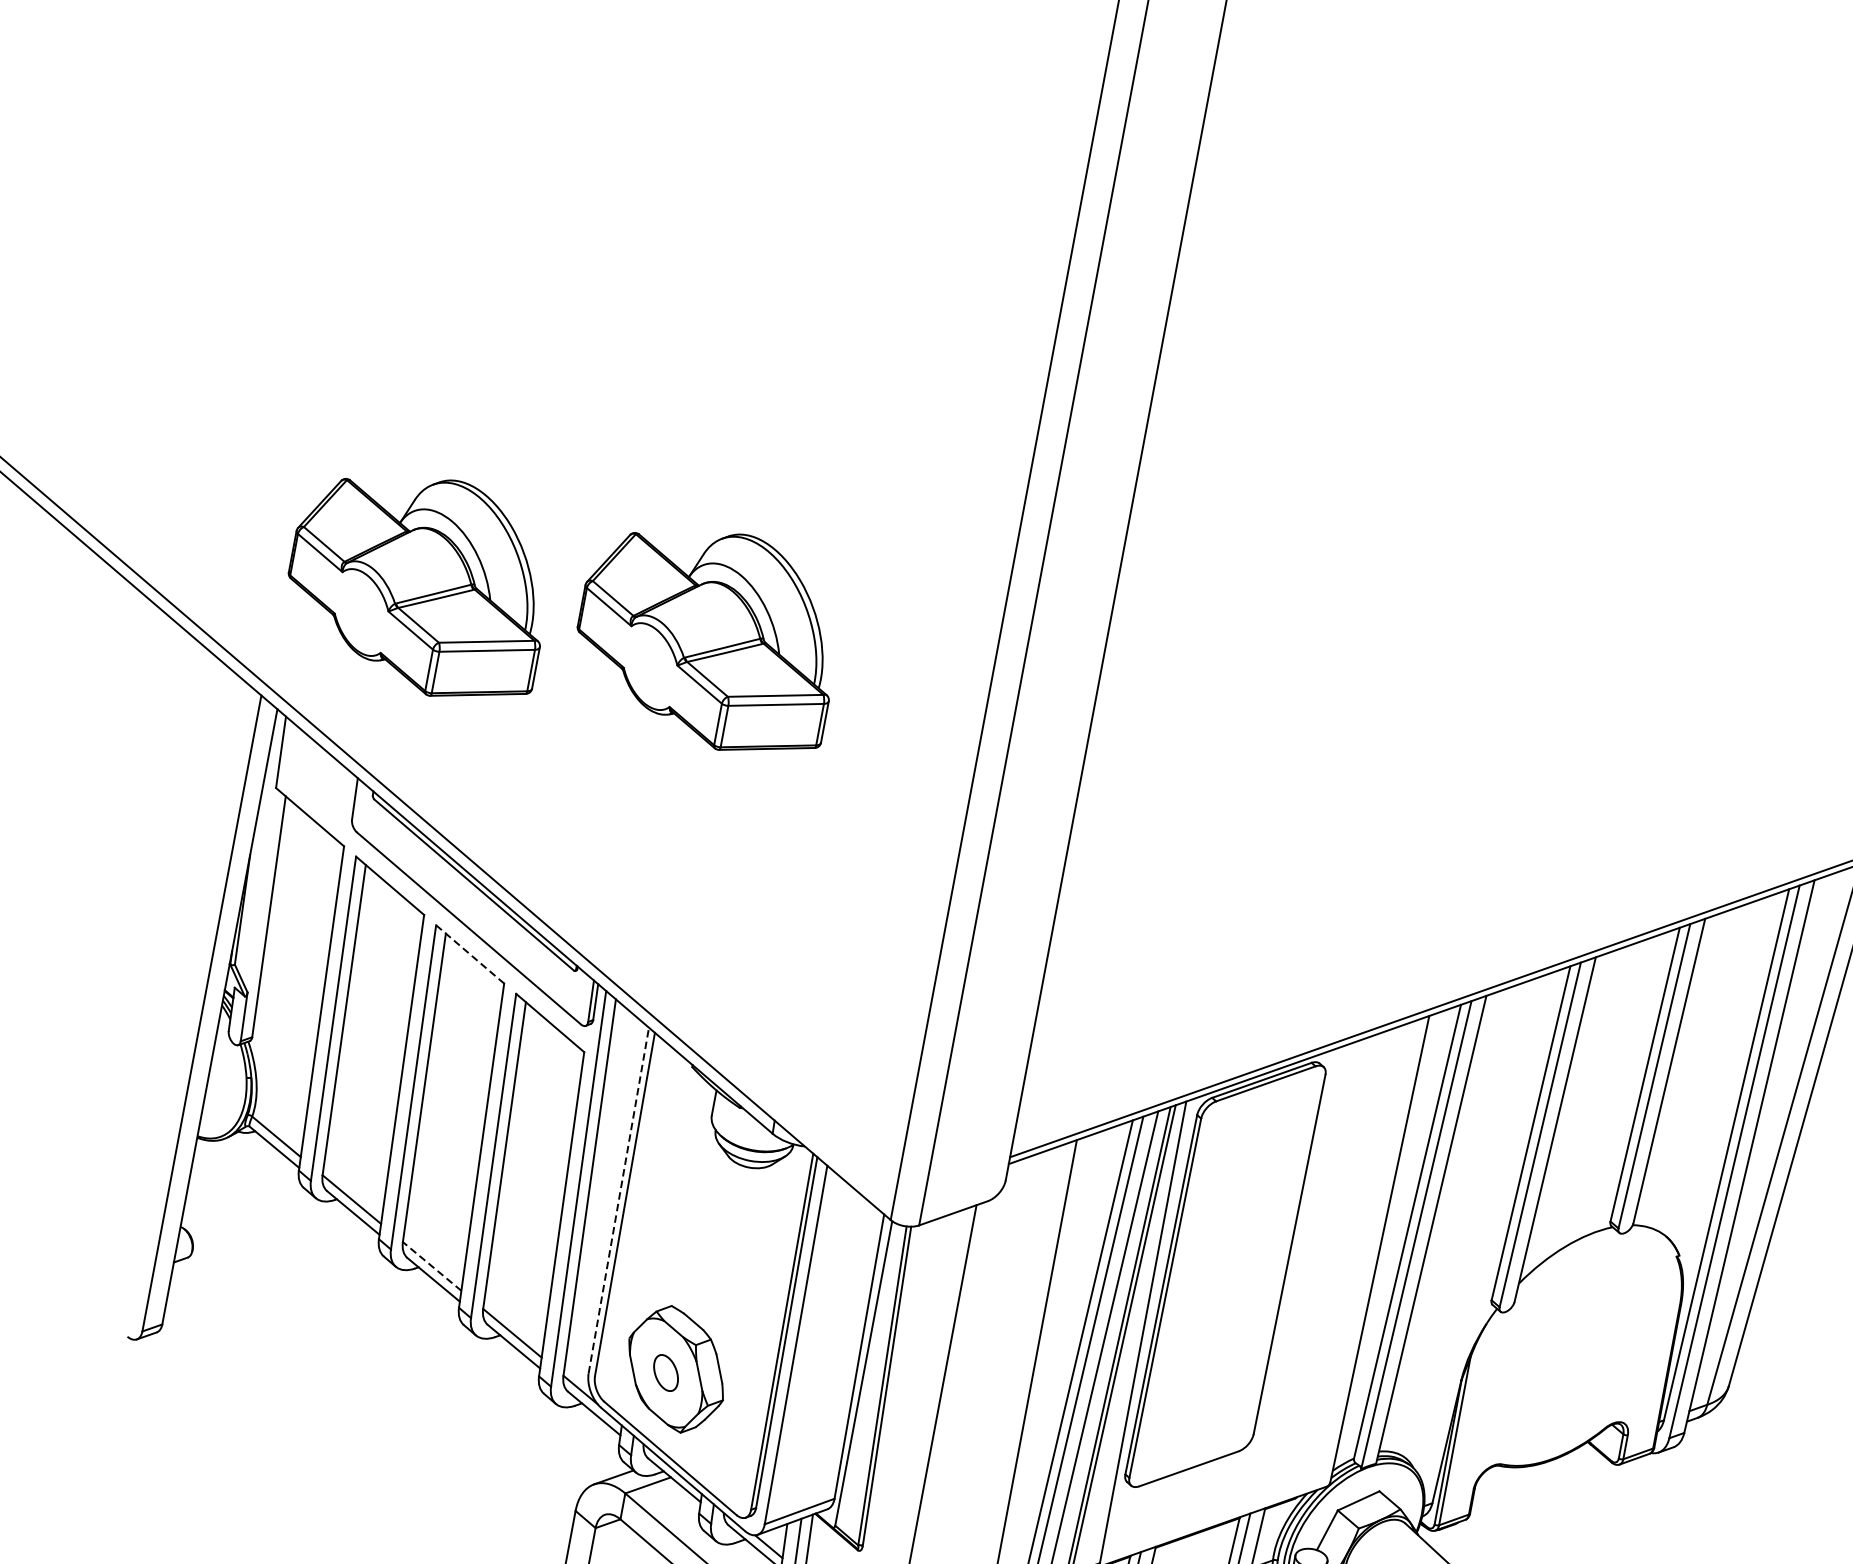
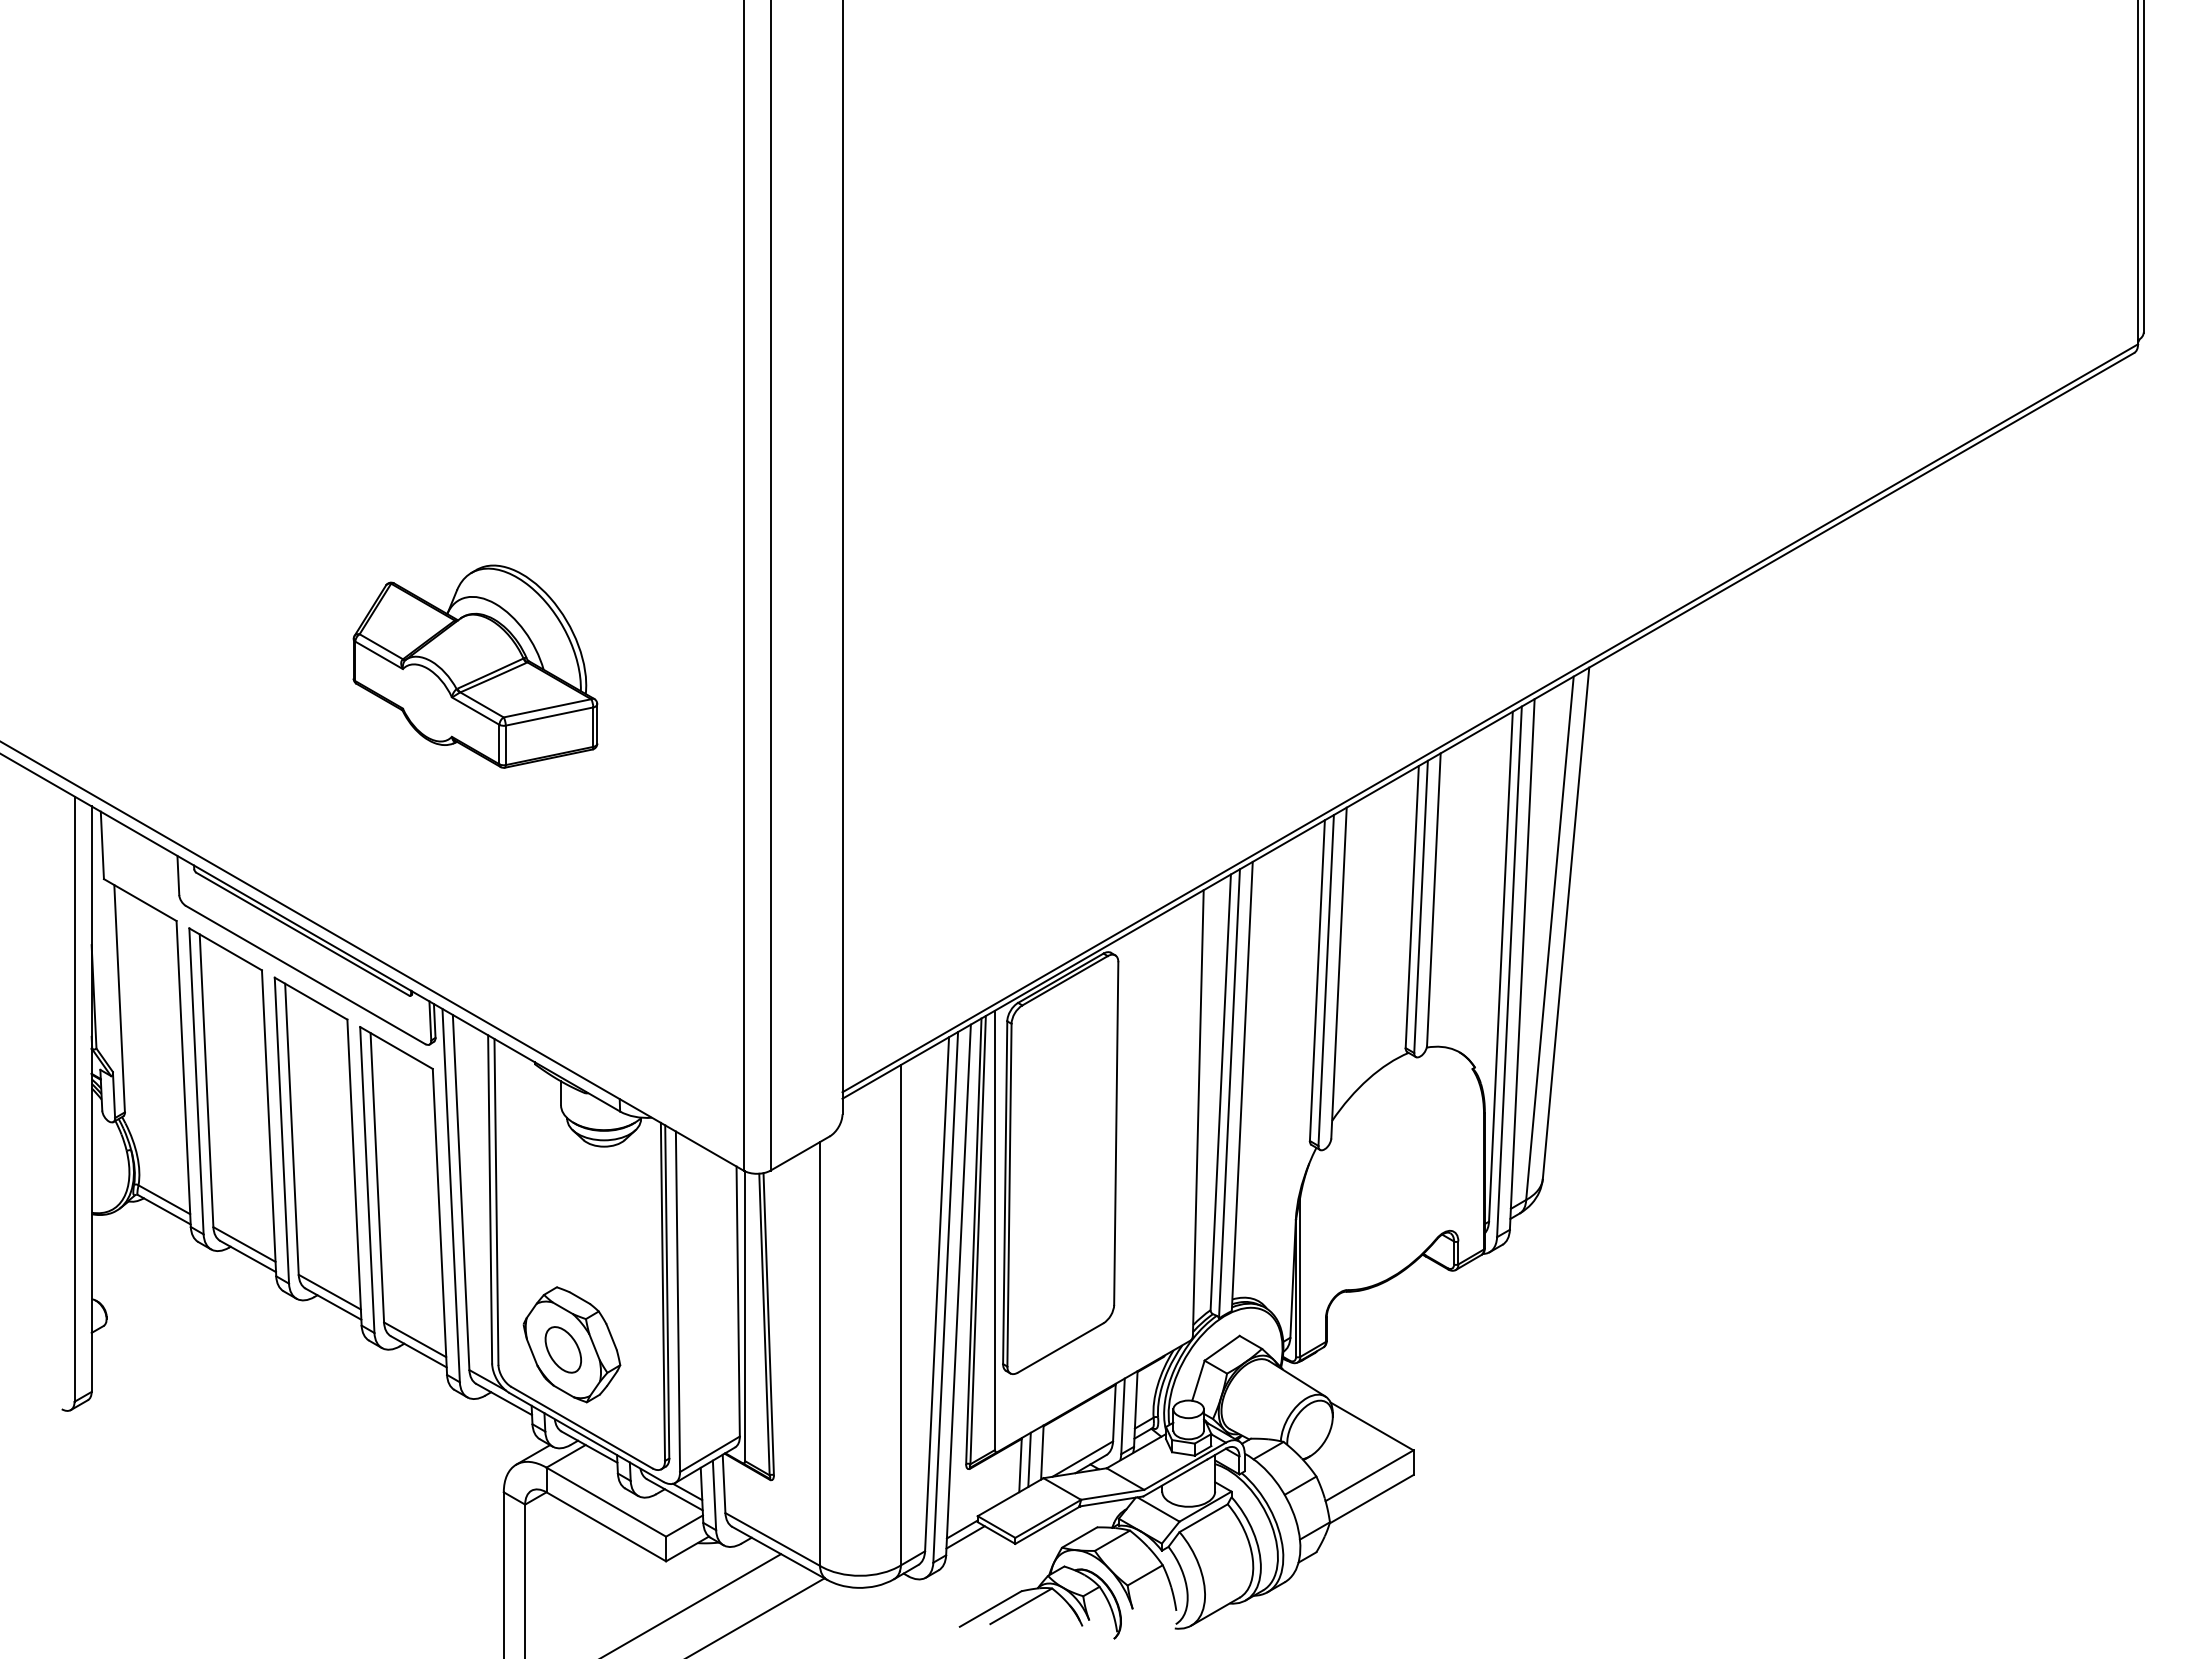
part: (419, 583) -> (200, 666), removed
line: (470, 954) -> (311, 998), dashed -> solid
line: (619, 1199) -> (490, 1198), dashed -> solid
line: (431, 1266) -> (329, 1292), dashed -> solid
part: (665, 1372) -> (562, 1349), size x1.43

